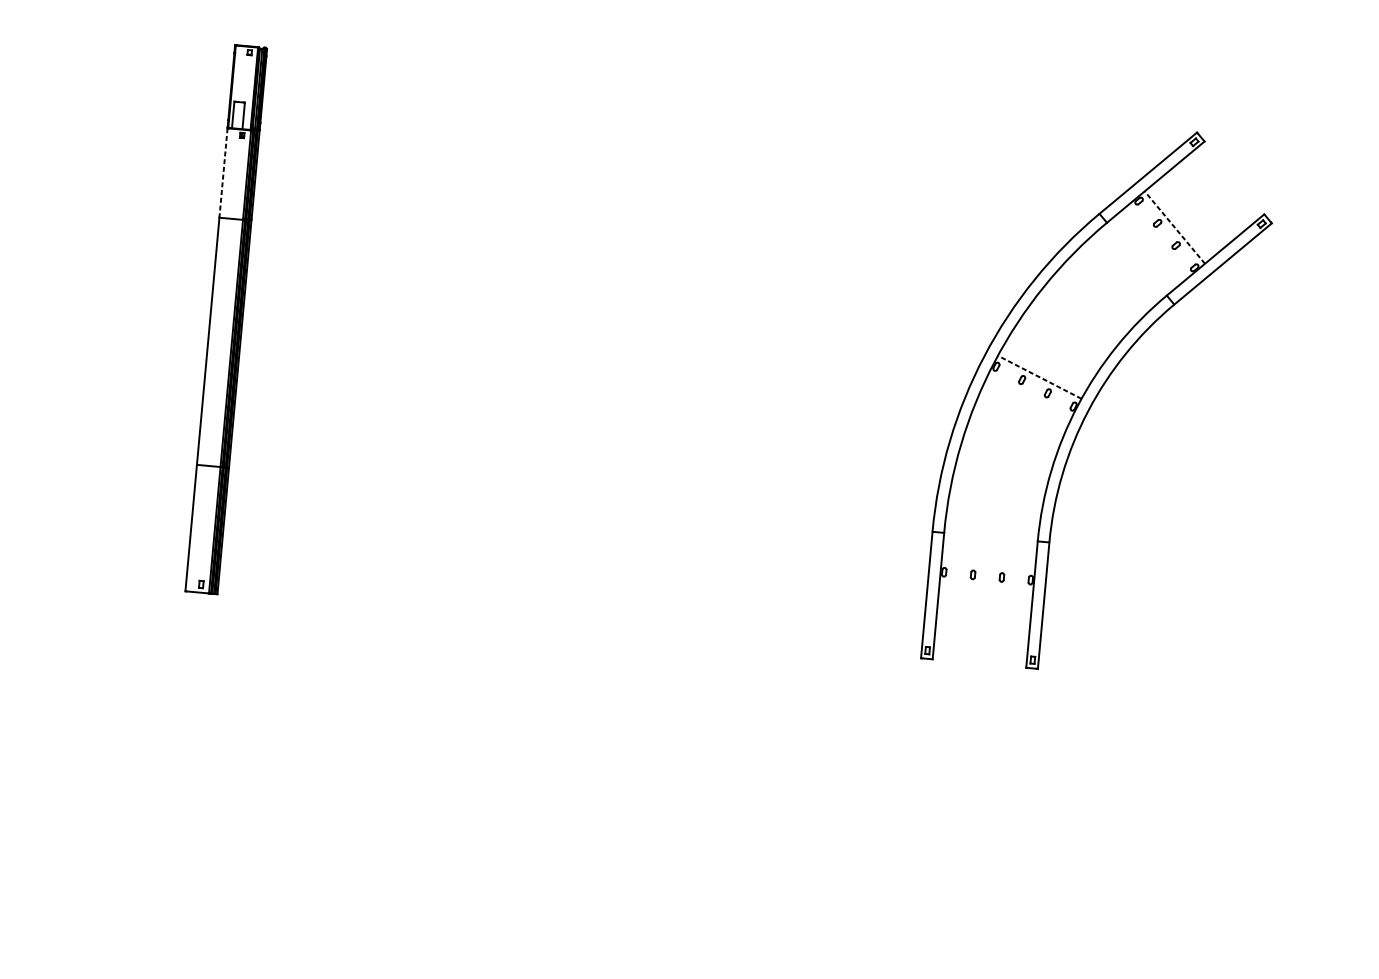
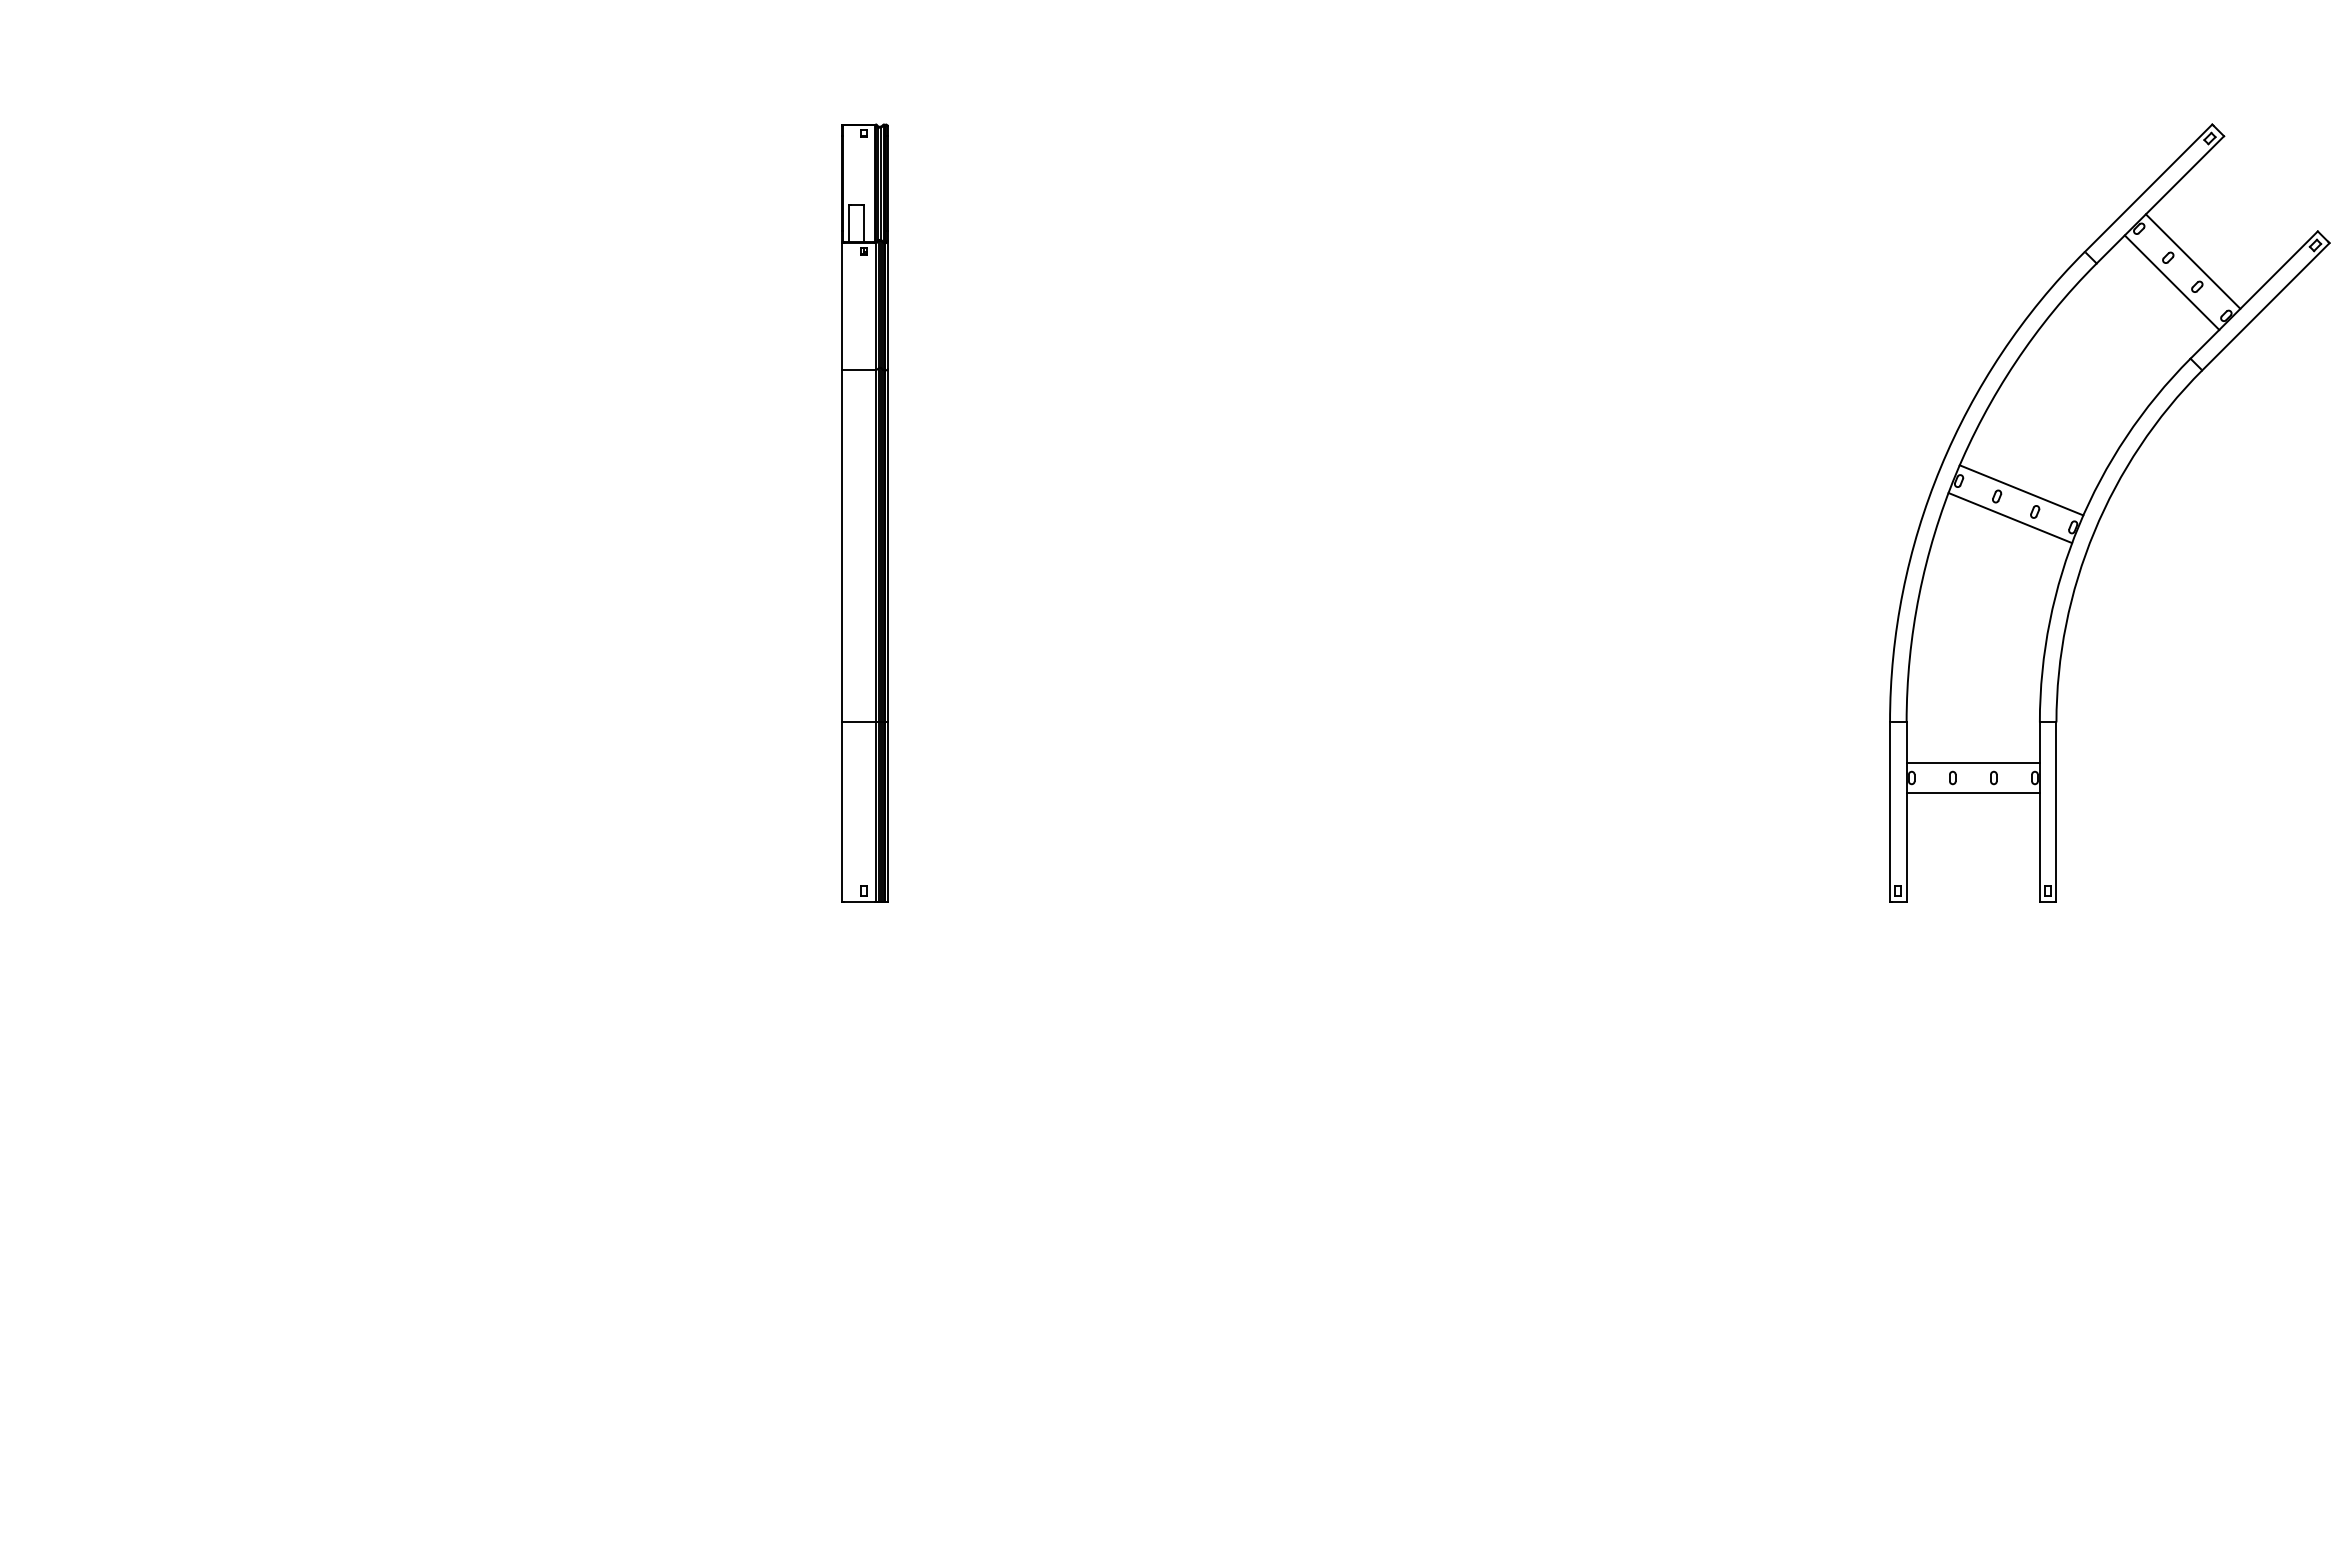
line: (223, 172) -> (842, 306), dashed -> solid
line: (1175, 227) -> (2193, 261), dashed -> solid
line: (1158, 240) -> (2171, 282), added
line: (1039, 377) -> (2021, 490), dashed -> solid
line: (1030, 396) -> (2010, 518), added
line: (987, 565) -> (1972, 763), added
line: (985, 586) -> (1972, 792), added

